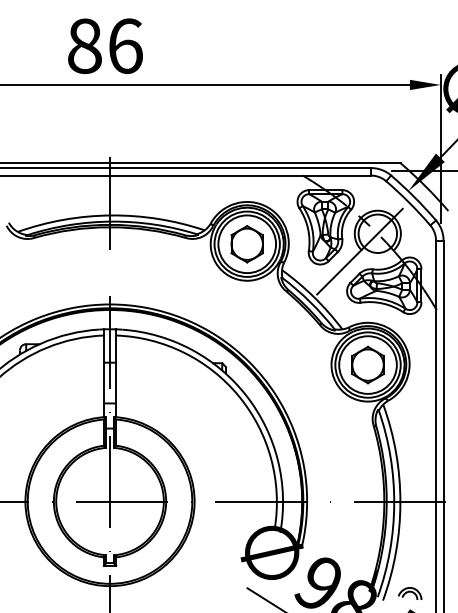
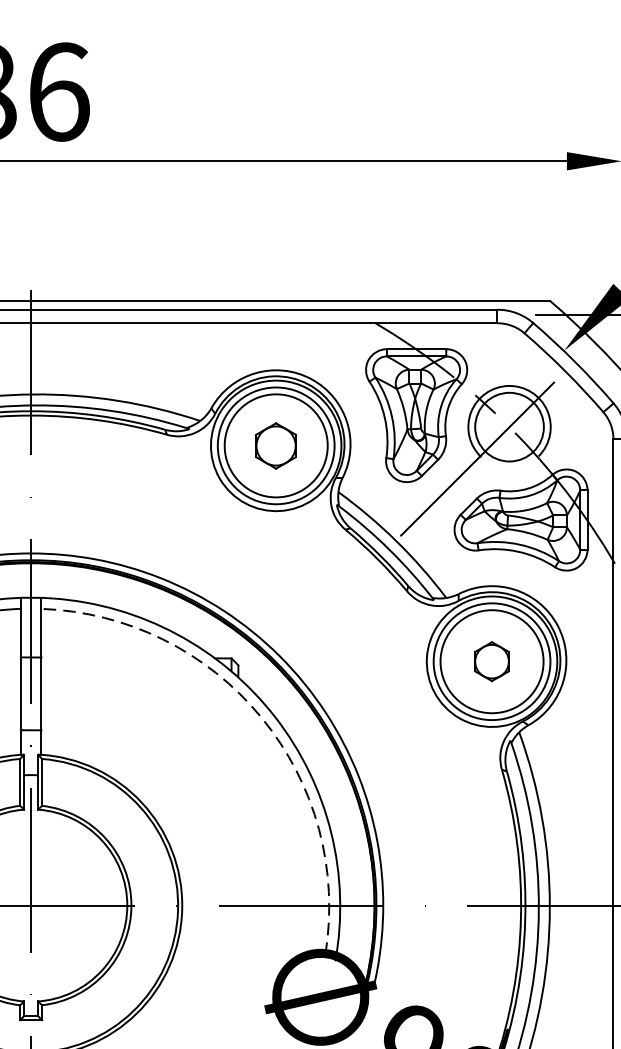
part: (246, 244) -> (274, 446), size x0.7
part: (367, 364) -> (491, 660), size x0.6
arc: (239, 396) -> (262, 717), solid -> dashed

